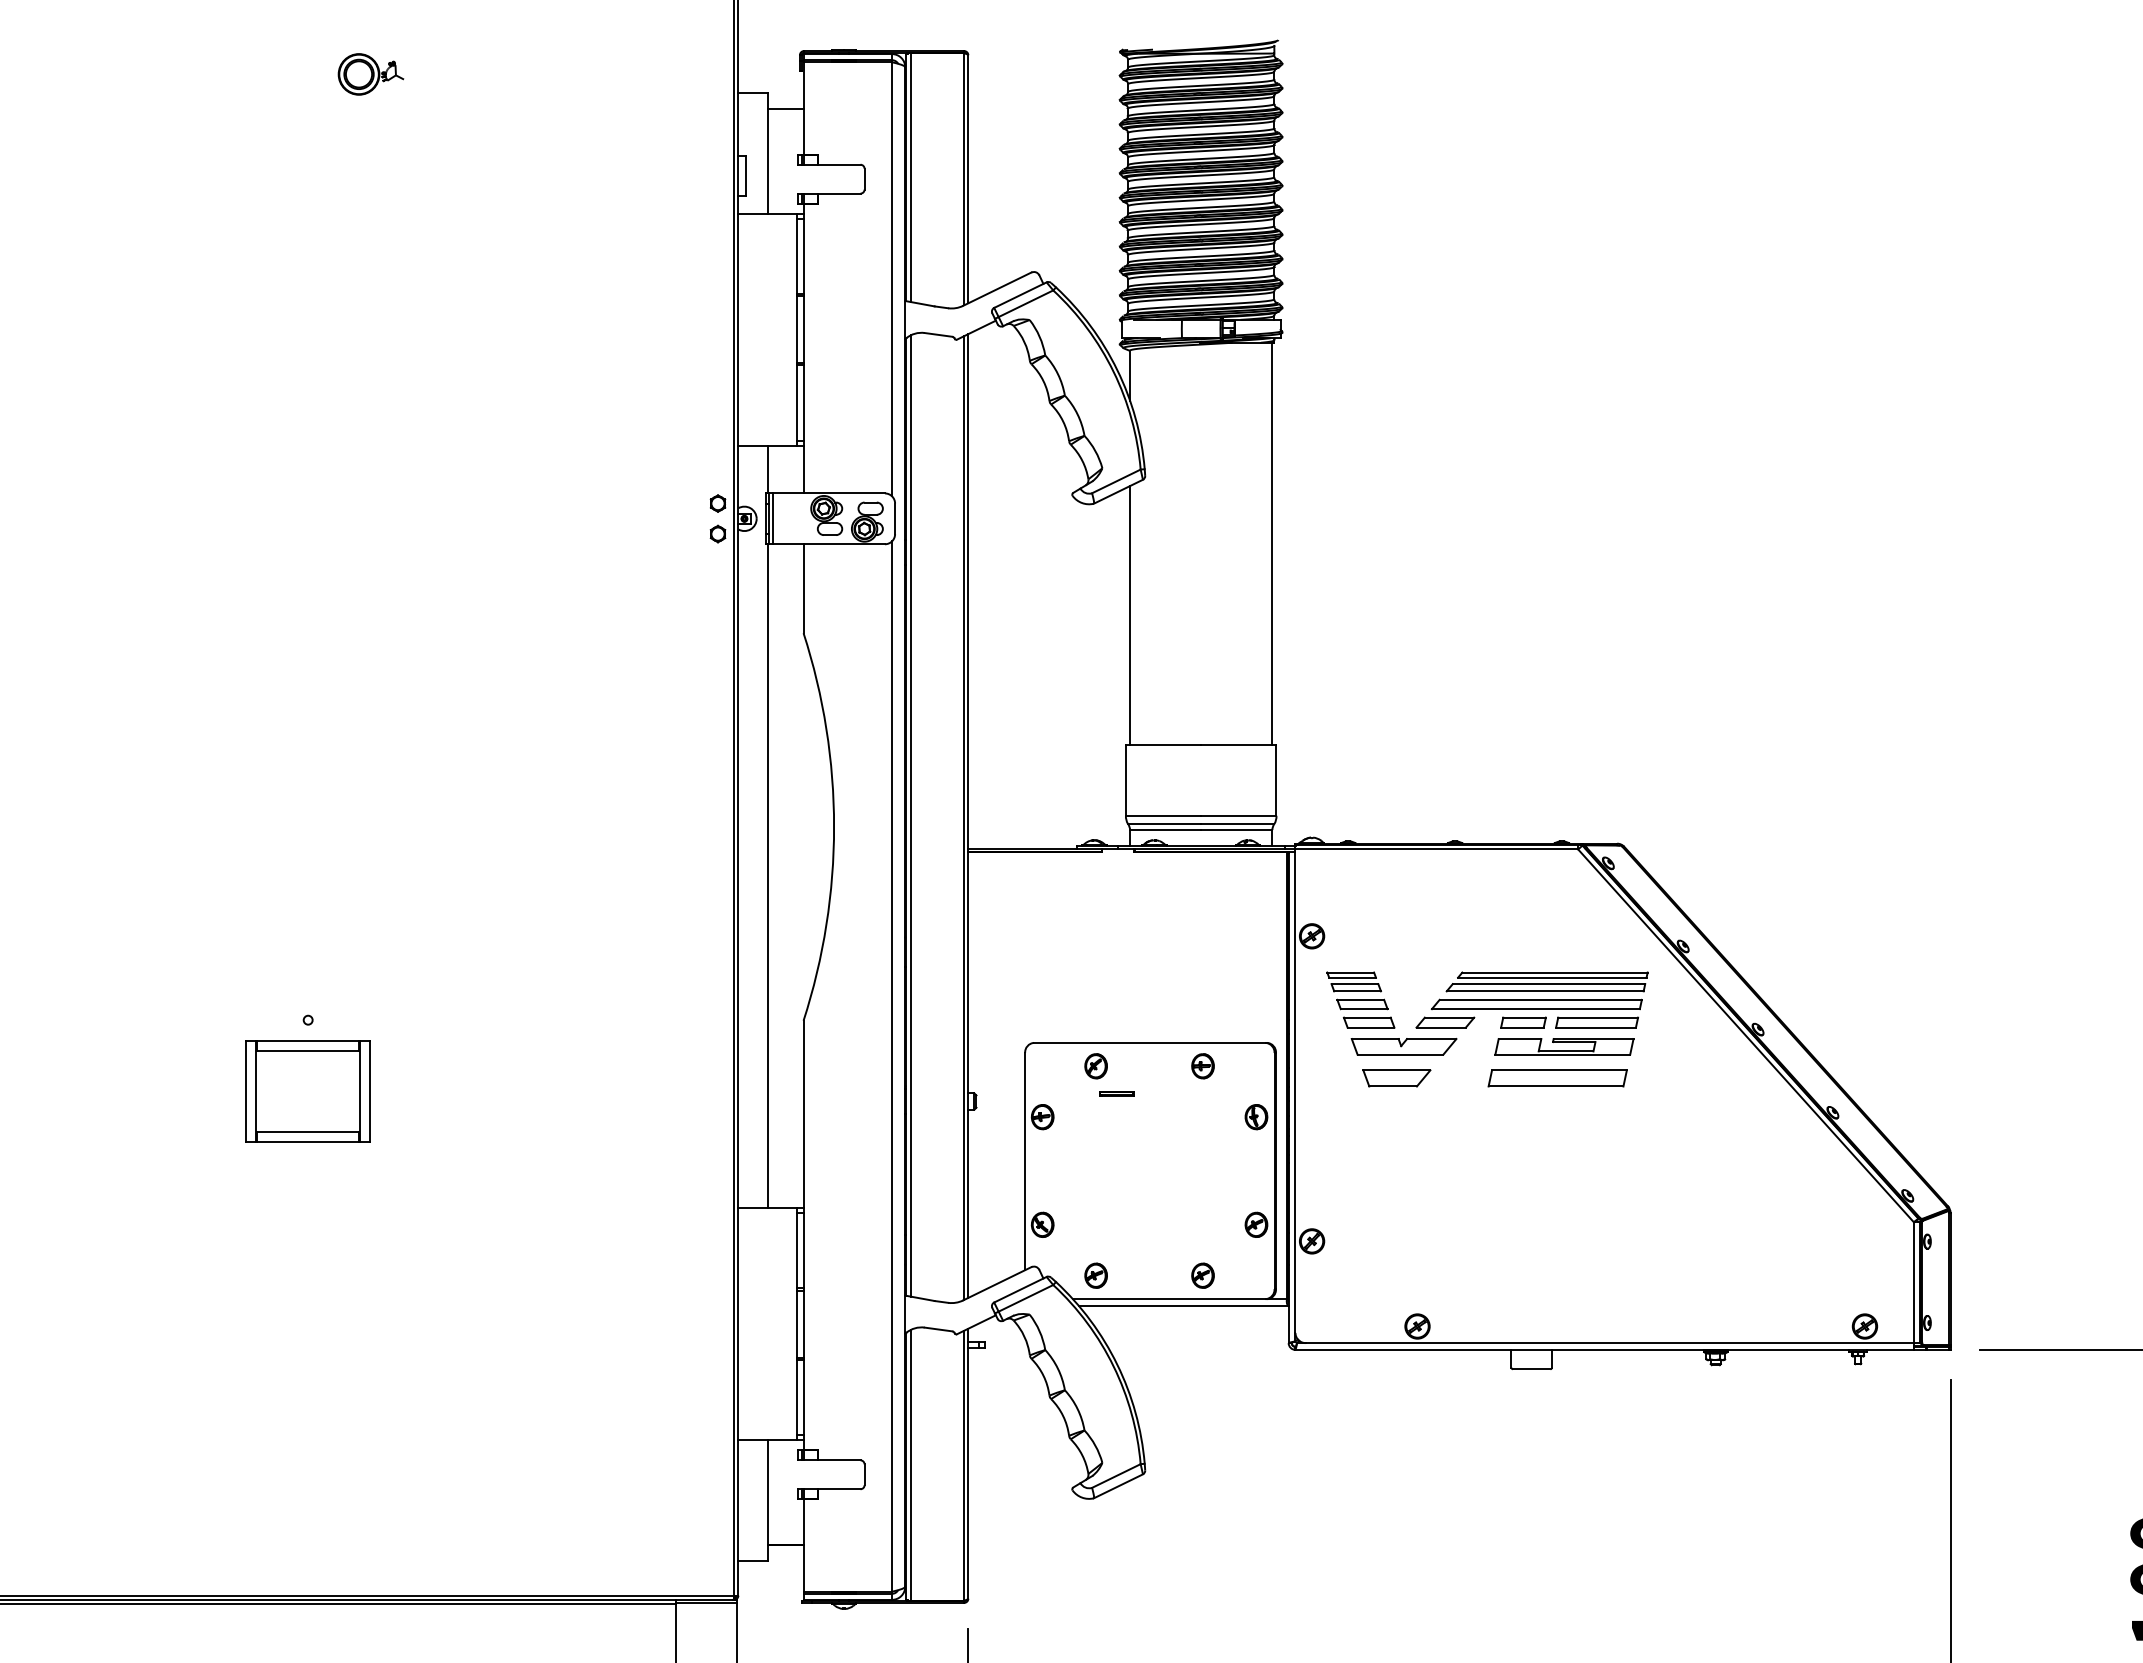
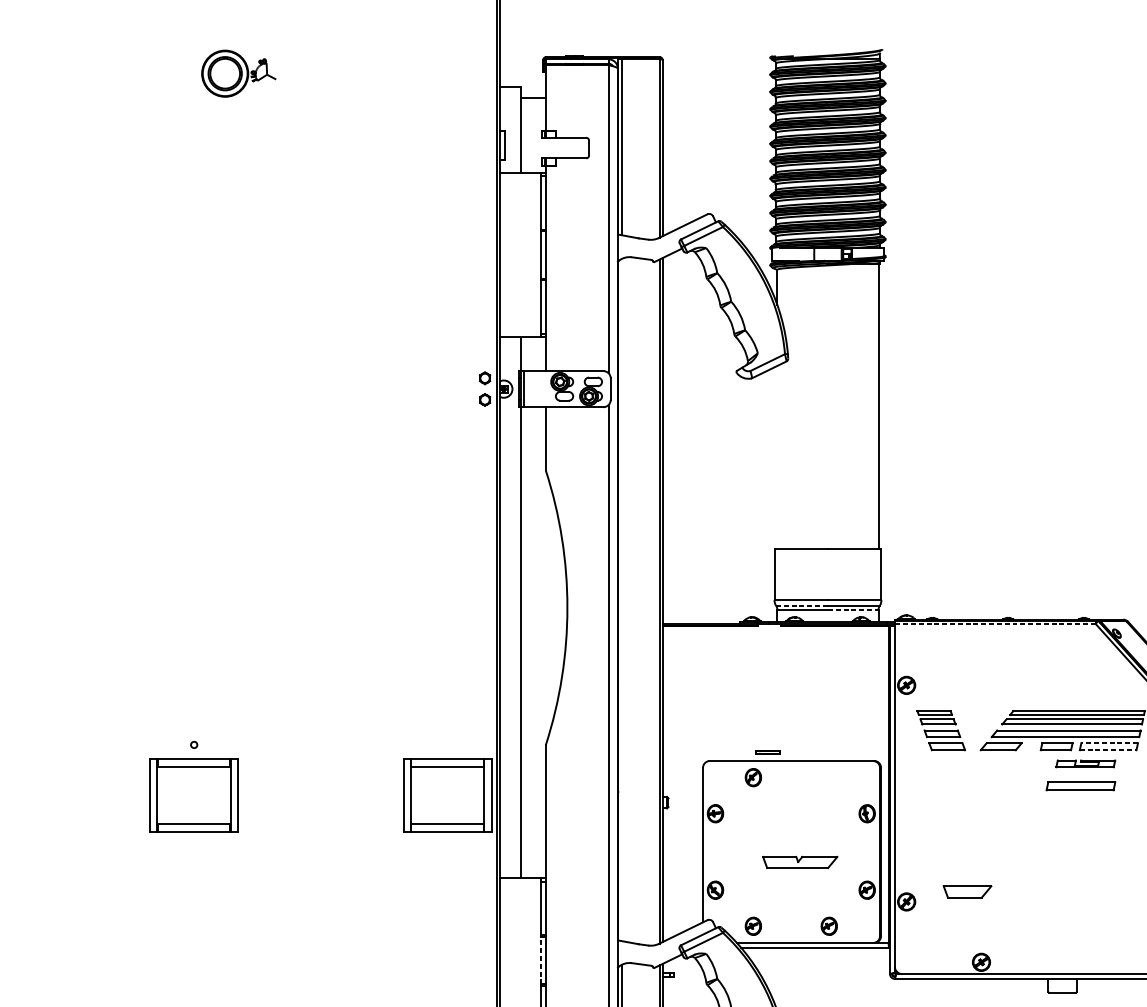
part: (370, 74) -> (238, 73), size x1.6
line: (1130, 615) -> (777, 457), removed
line: (911, 815) -> (622, 599), removed
line: (1164, 823) -> (801, 605), solid -> dashed
line: (1236, 830) -> (853, 610), solid -> dashed
line: (1436, 849) -> (994, 623), solid -> dashed
line: (1598, 1017) -> (1109, 743), solid -> dashed
line: (1596, 1027) -> (1108, 750), solid -> dashed
part: (1403, 1046) -> (799, 862), moved
part: (1564, 1046) -> (1085, 763), size x0.6
part: (1202, 1066) -> (828, 777), removed
part: (1396, 1078) -> (967, 892), moved
part: (1557, 1078) -> (1080, 786), size x0.7
part: (664, 1091) -> (447, 795), added
part: (1116, 1093) -> (767, 752), moved
line: (796, 1324) -> (540, 960), solid -> dashed

